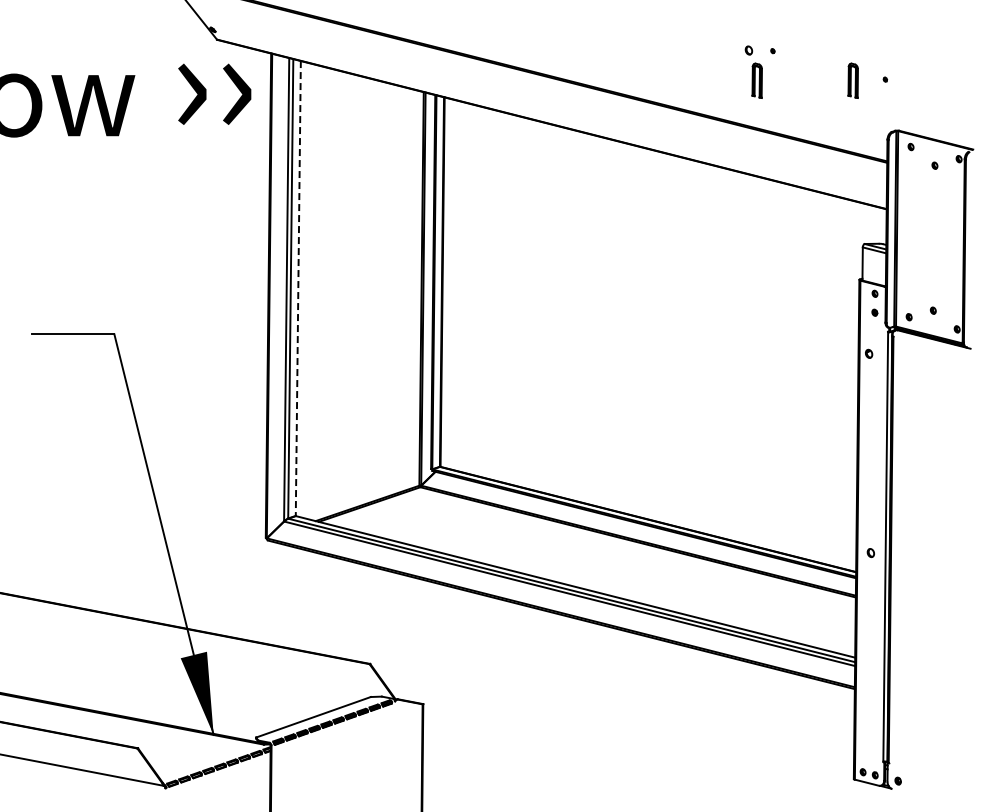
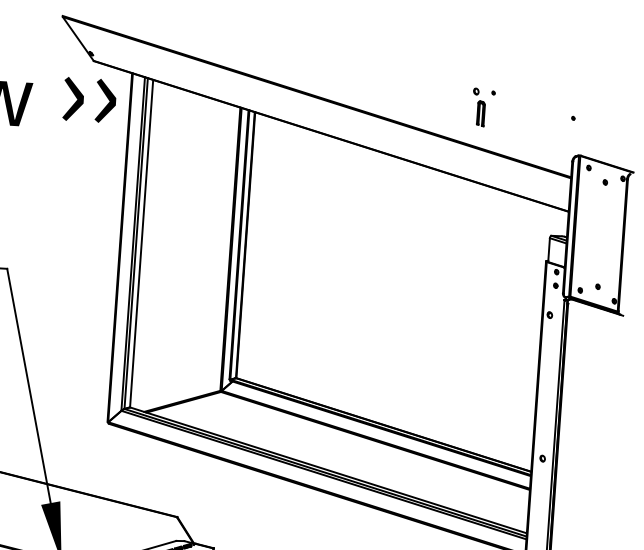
part: (852, 80) -> (549, 117), removed
line: (298, 288) -> (141, 243), dashed -> solid

